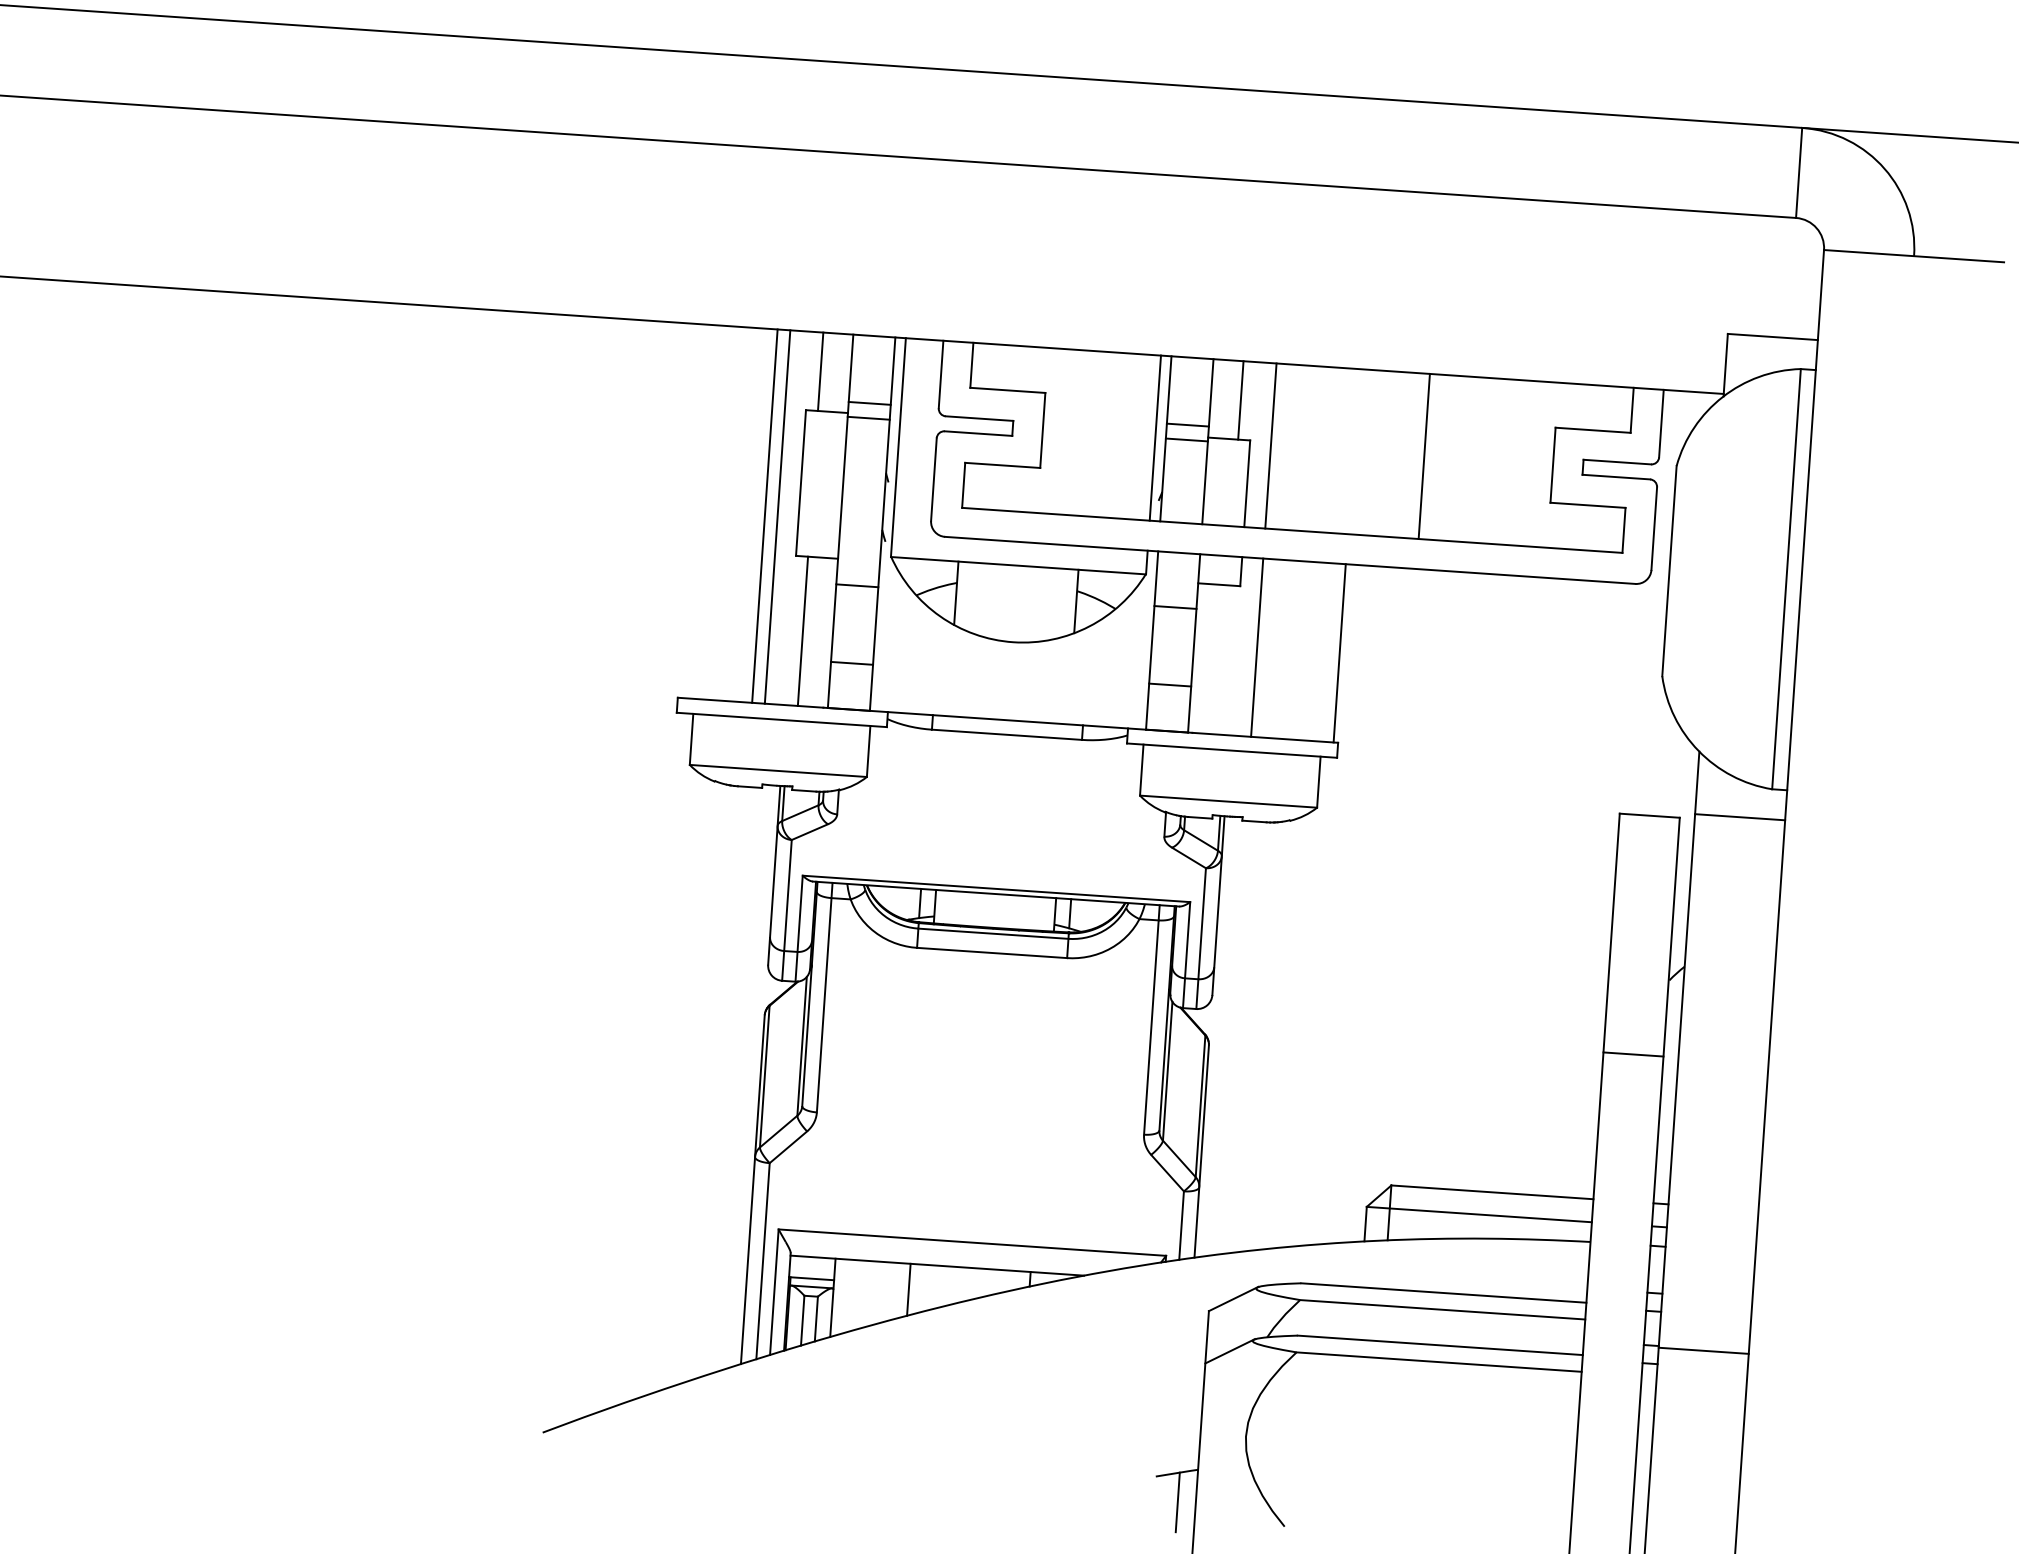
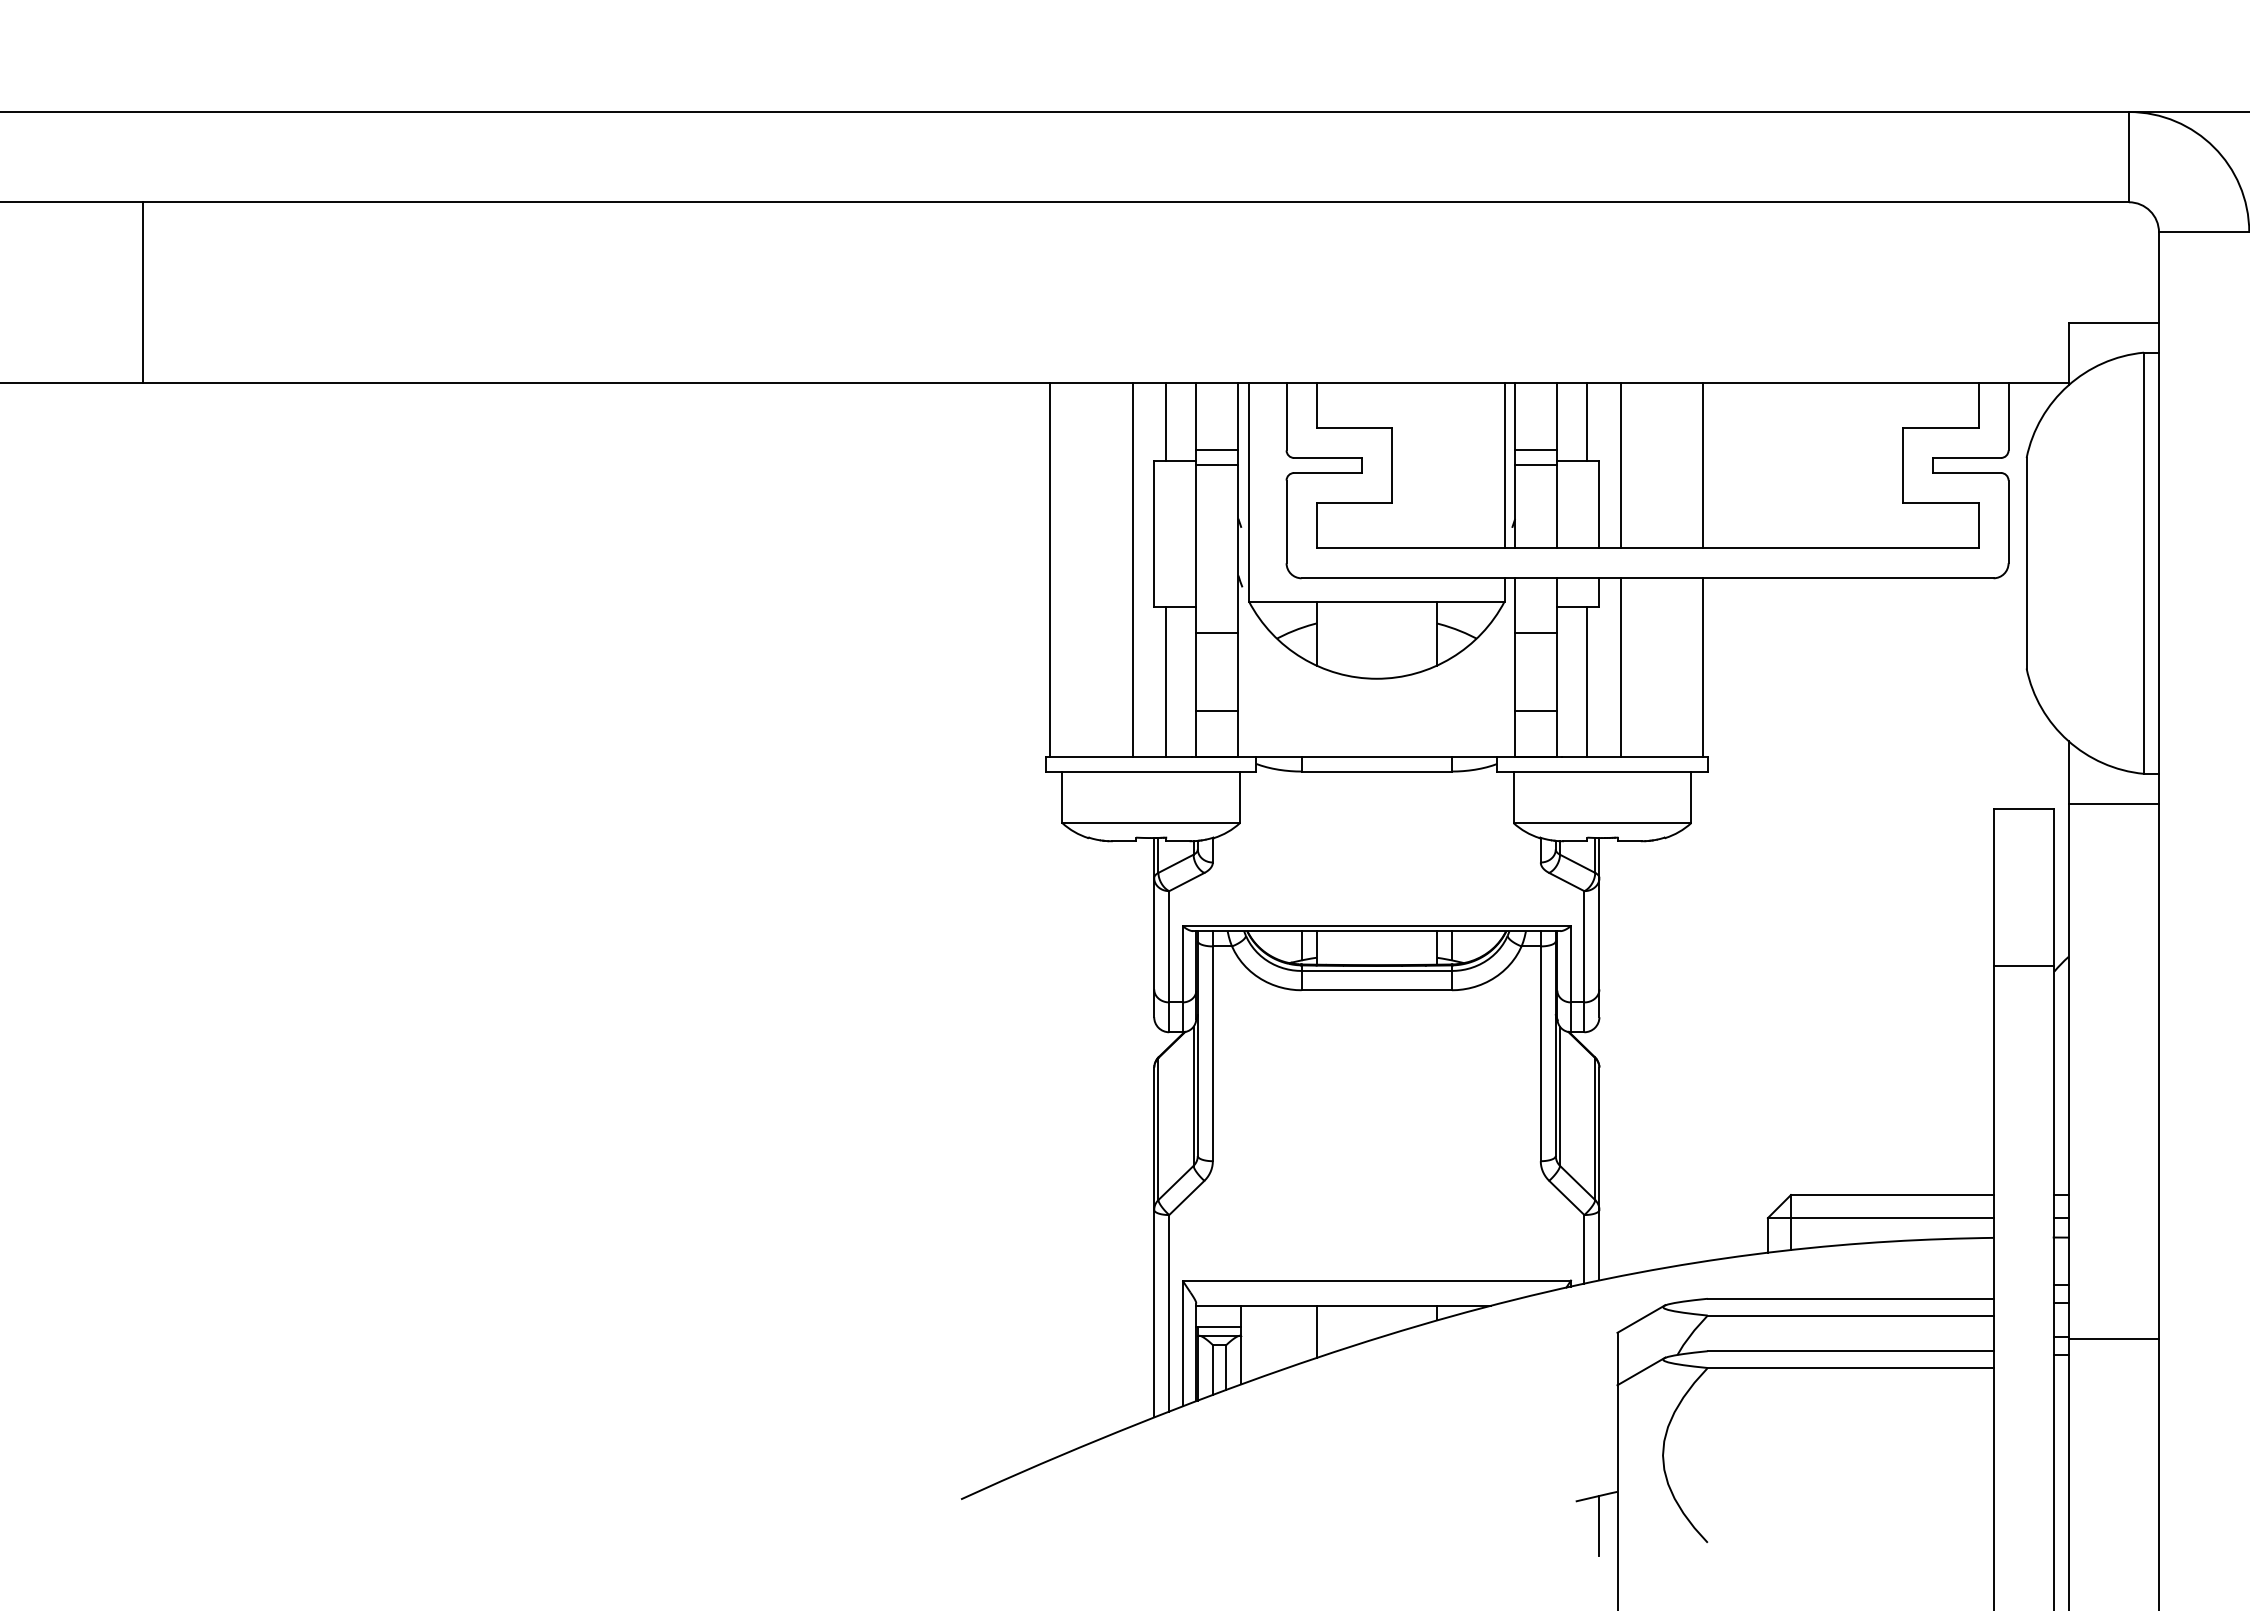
line: (1424, 456) -> (1703, 465), moved
line: (765, 515) -> (1050, 569), moved
line: (1223, 660) -> (1587, 682), added
line: (1633, 1054) -> (2023, 965), moved

